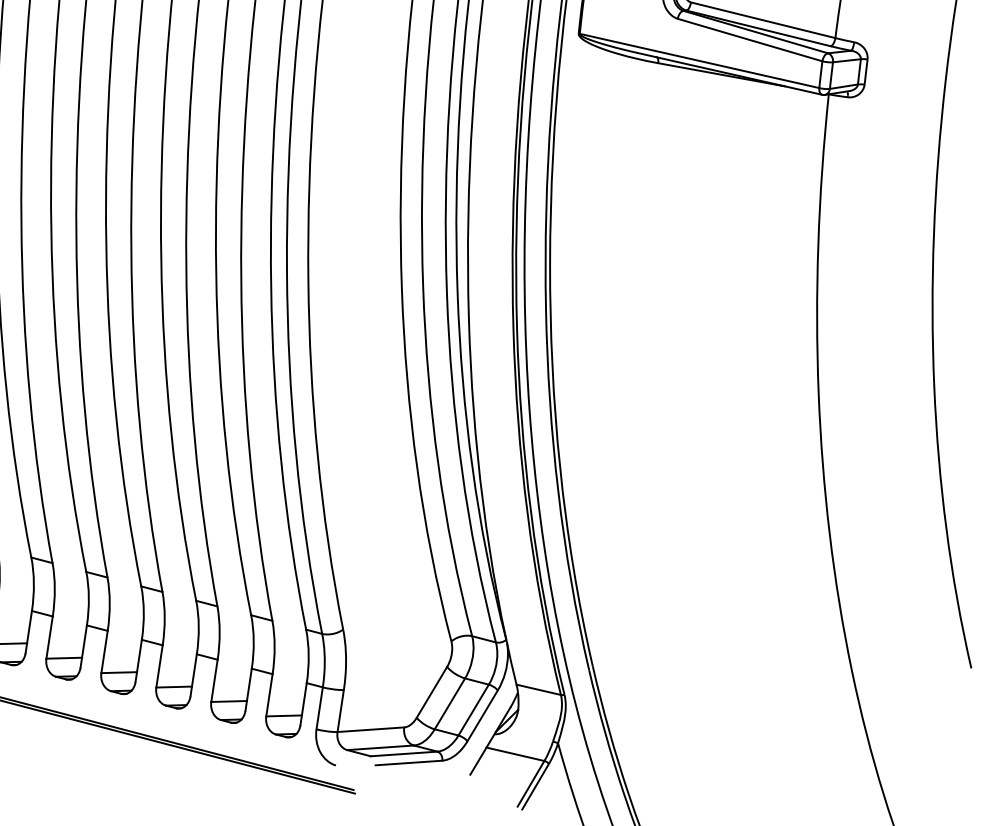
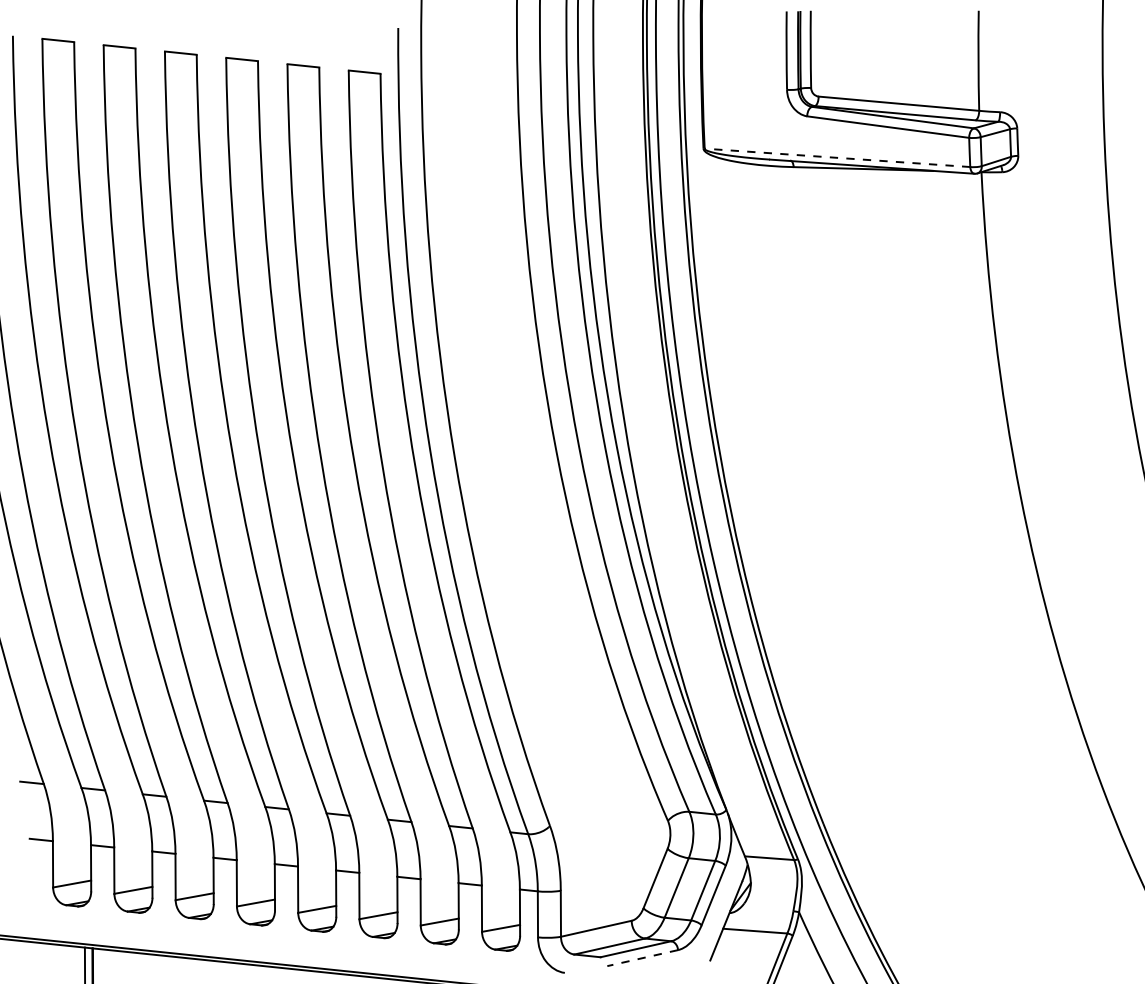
line: (698, 60) -> (836, 157), solid -> dashed
line: (408, 763) -> (642, 958), solid -> dashed

